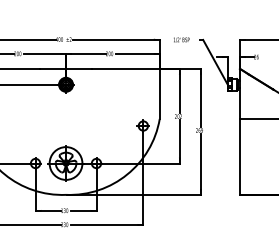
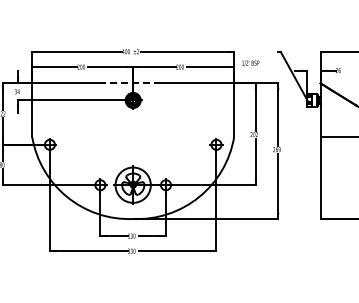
text: (181, 39) -> (250, 62), moved
line: (66, 69) -> (133, 83), solid -> dashed

